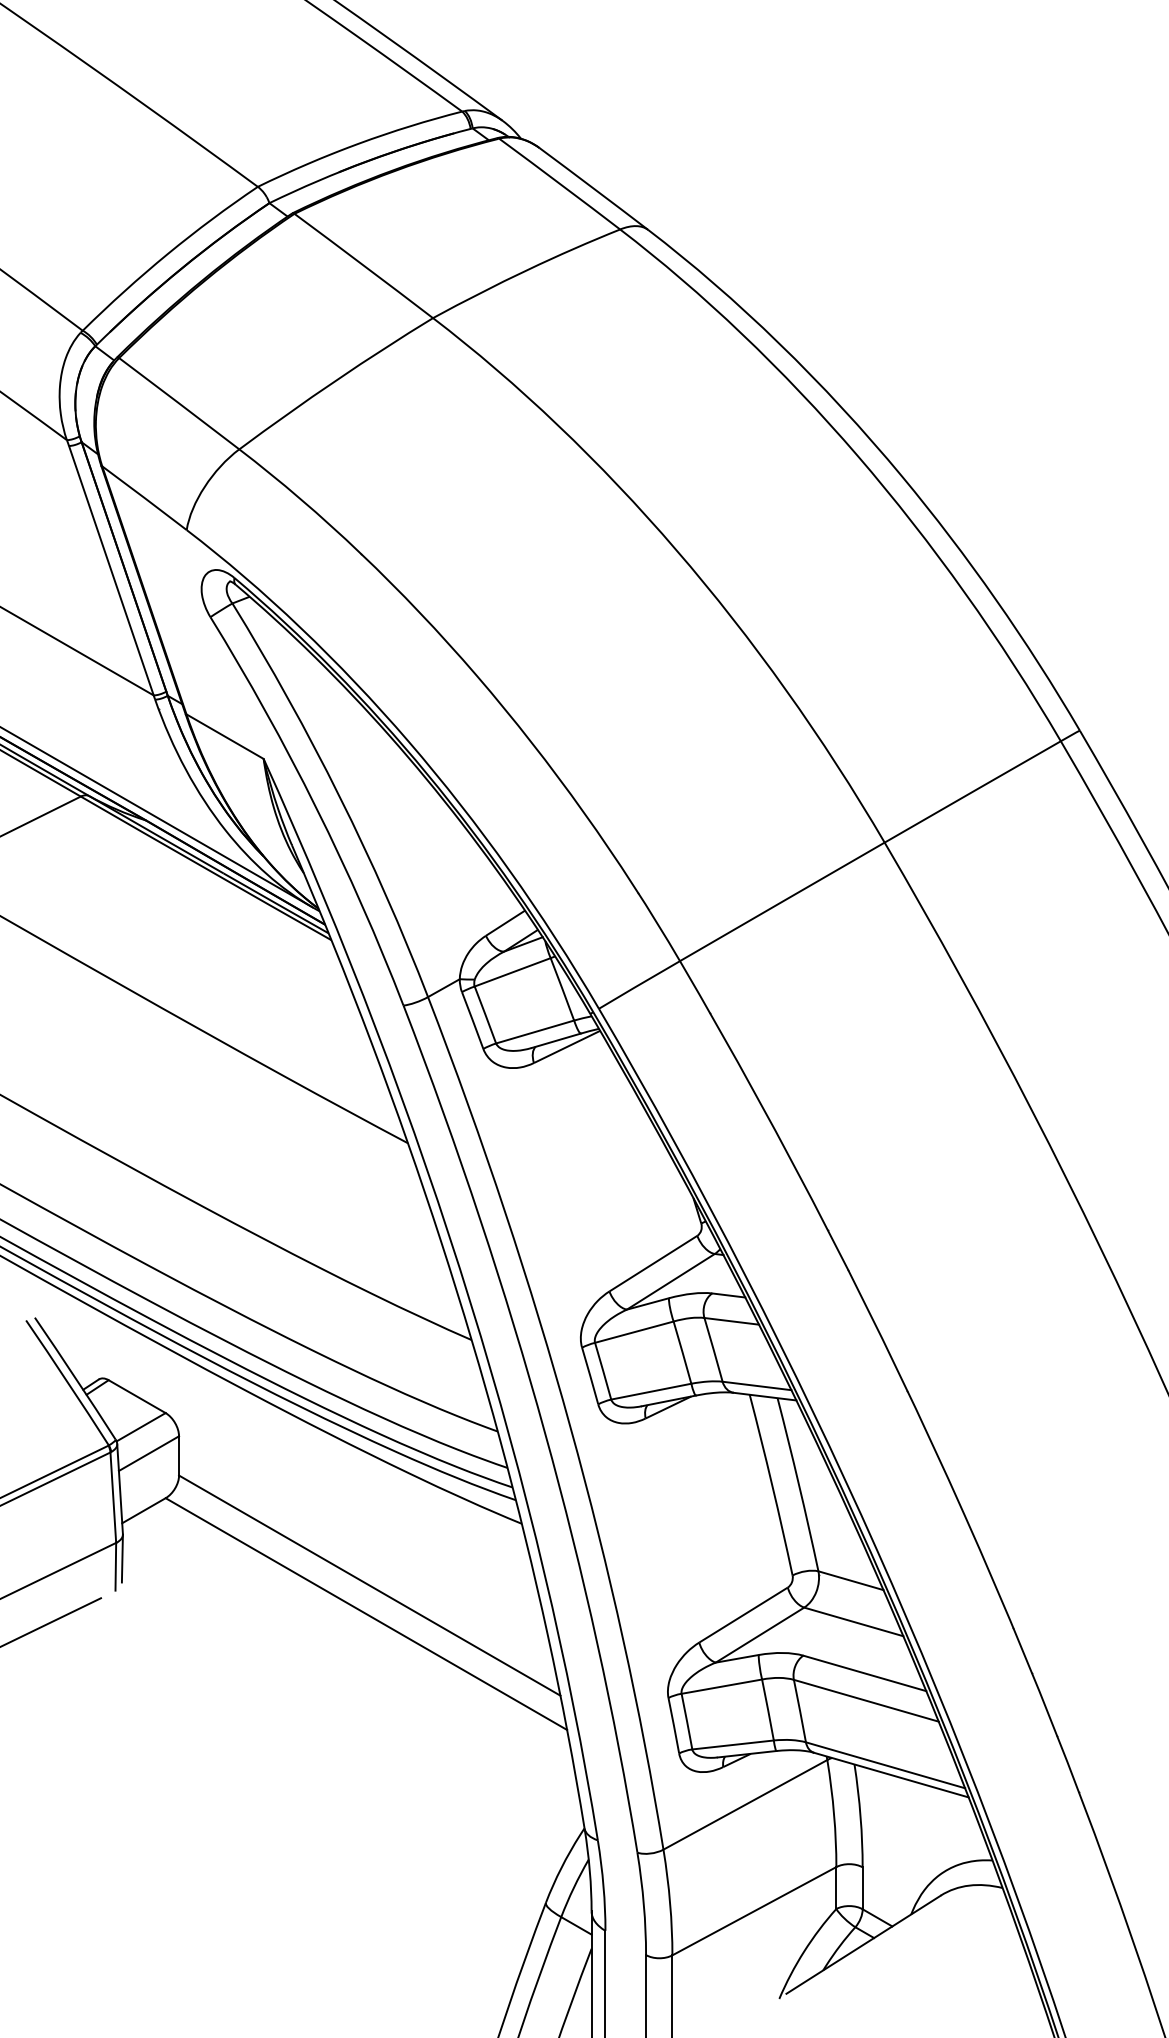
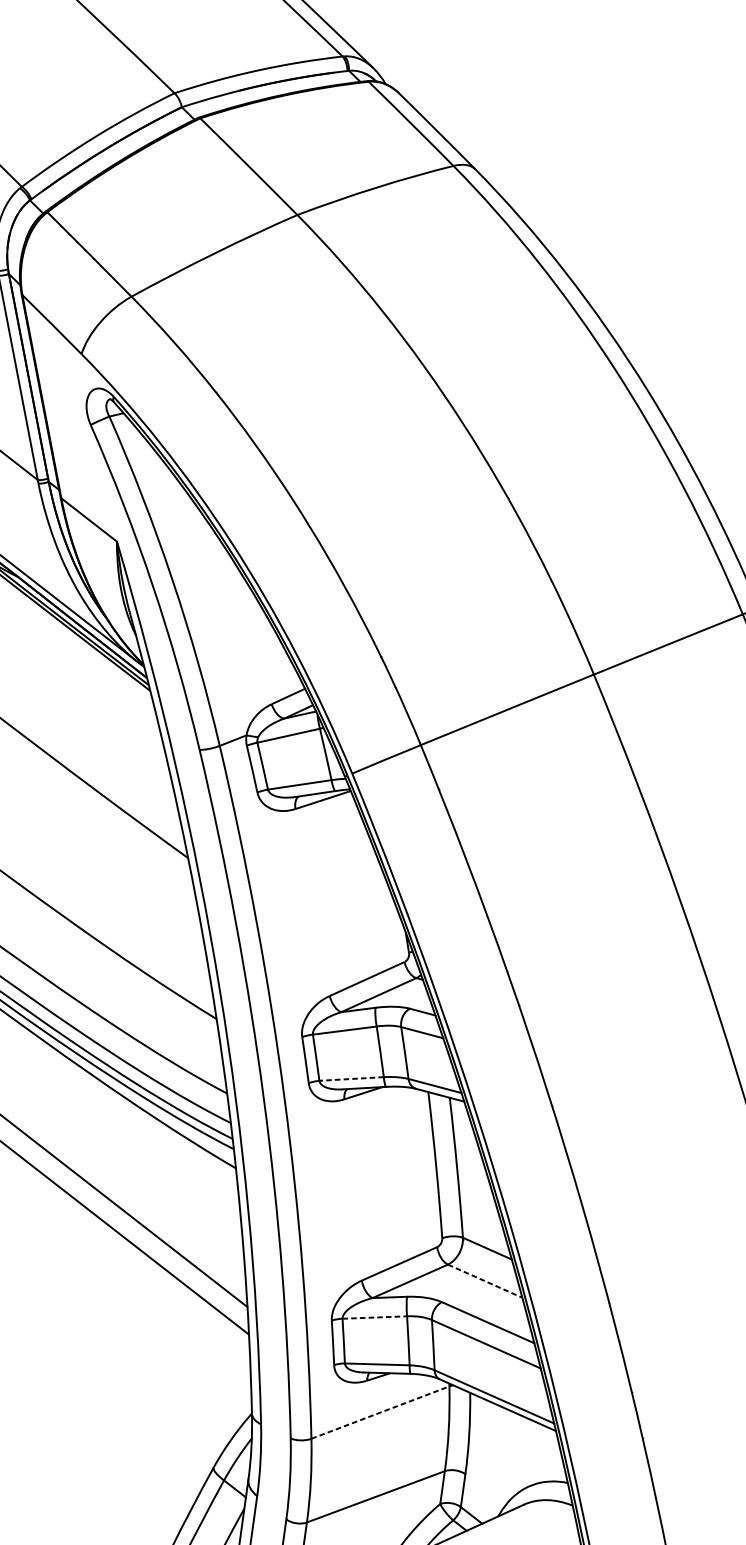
line: (651, 1391) -> (351, 1078), solid -> dashed
line: (853, 1621) -> (484, 1280), solid -> dashed
line: (721, 1686) -> (374, 1317), solid -> dashed
line: (745, 1804) -> (380, 1412), solid -> dashed

